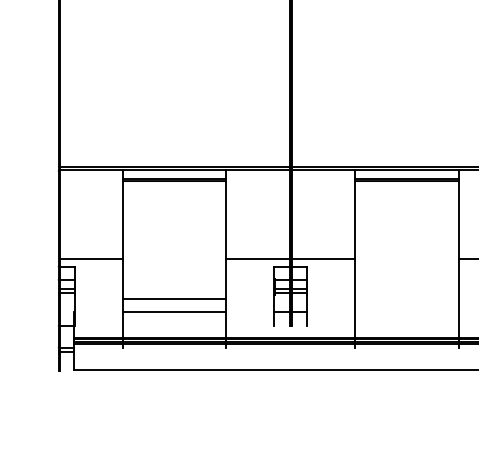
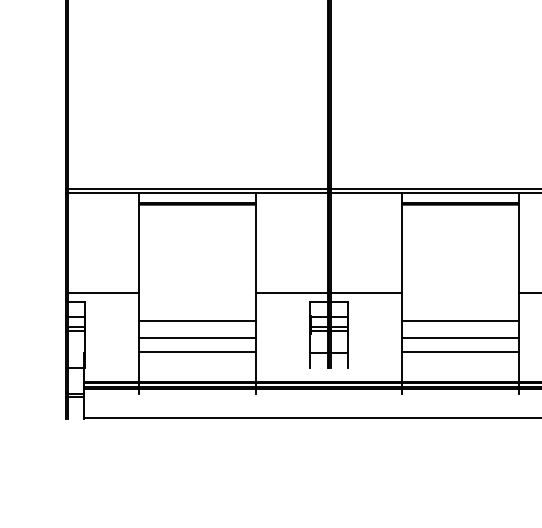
line: (174, 284) -> (197, 321), added
line: (406, 284) -> (459, 321), added
line: (406, 298) -> (459, 337), added
line: (406, 311) -> (459, 352), added

